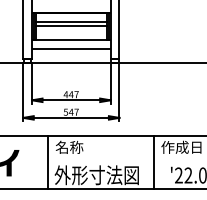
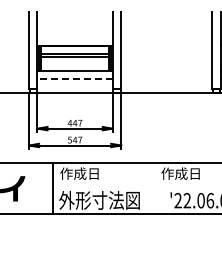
line: (71, 48) -> (75, 79), solid -> dashed
text: (75, 147) -> (79, 173), 名称 -> 作成日
line: (153, 162) -> (153, 188), removed

